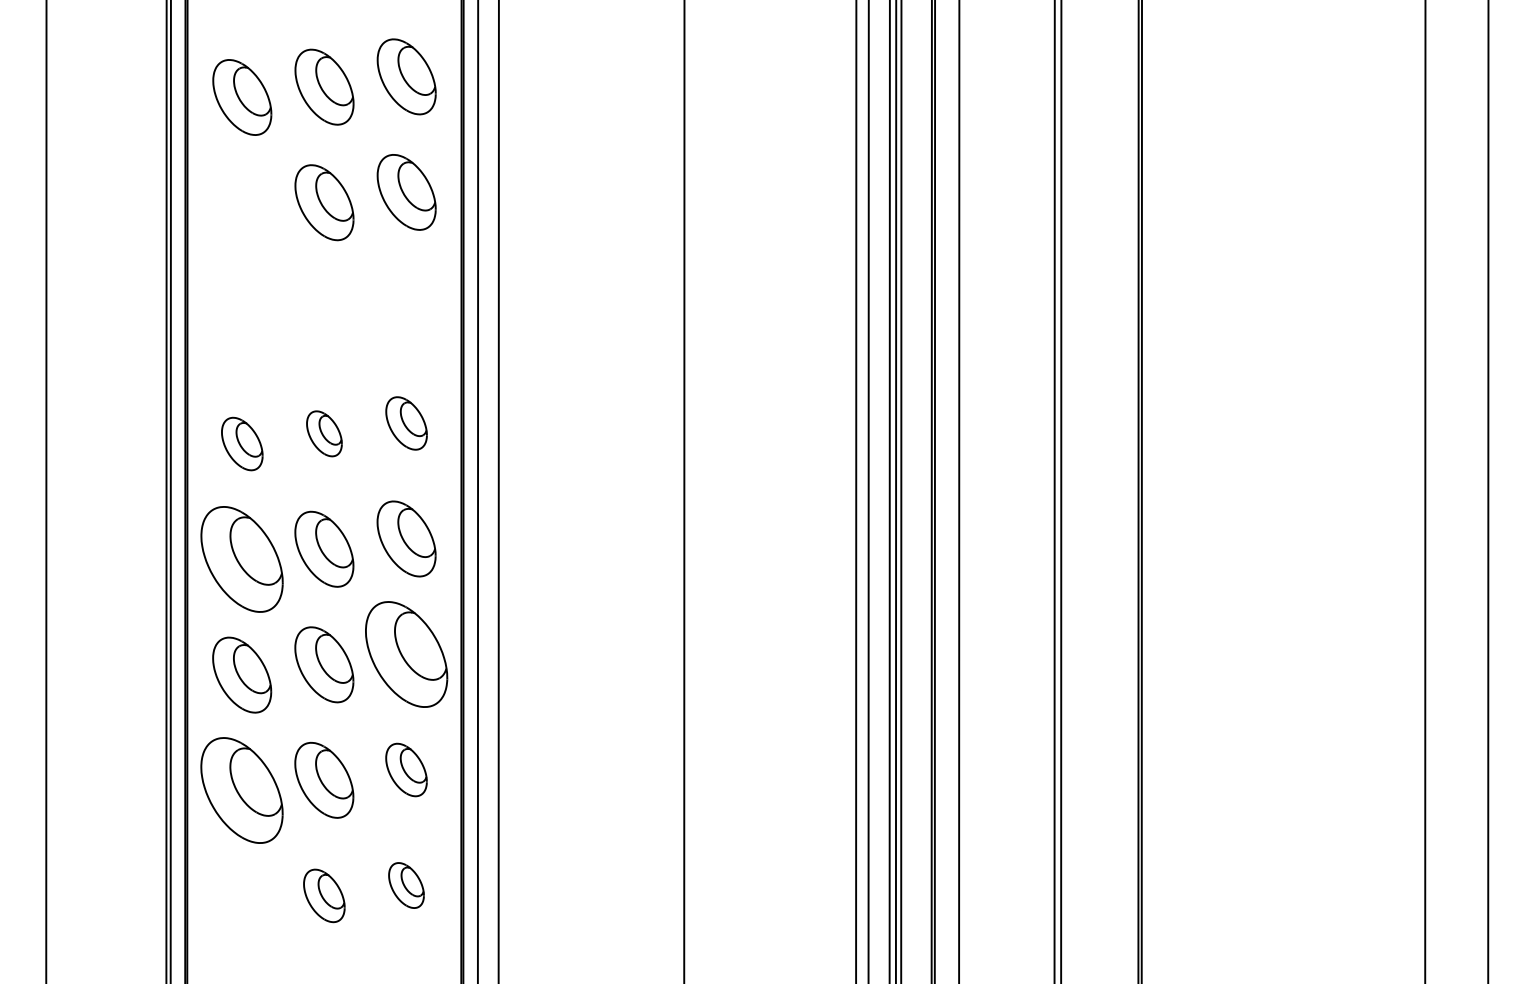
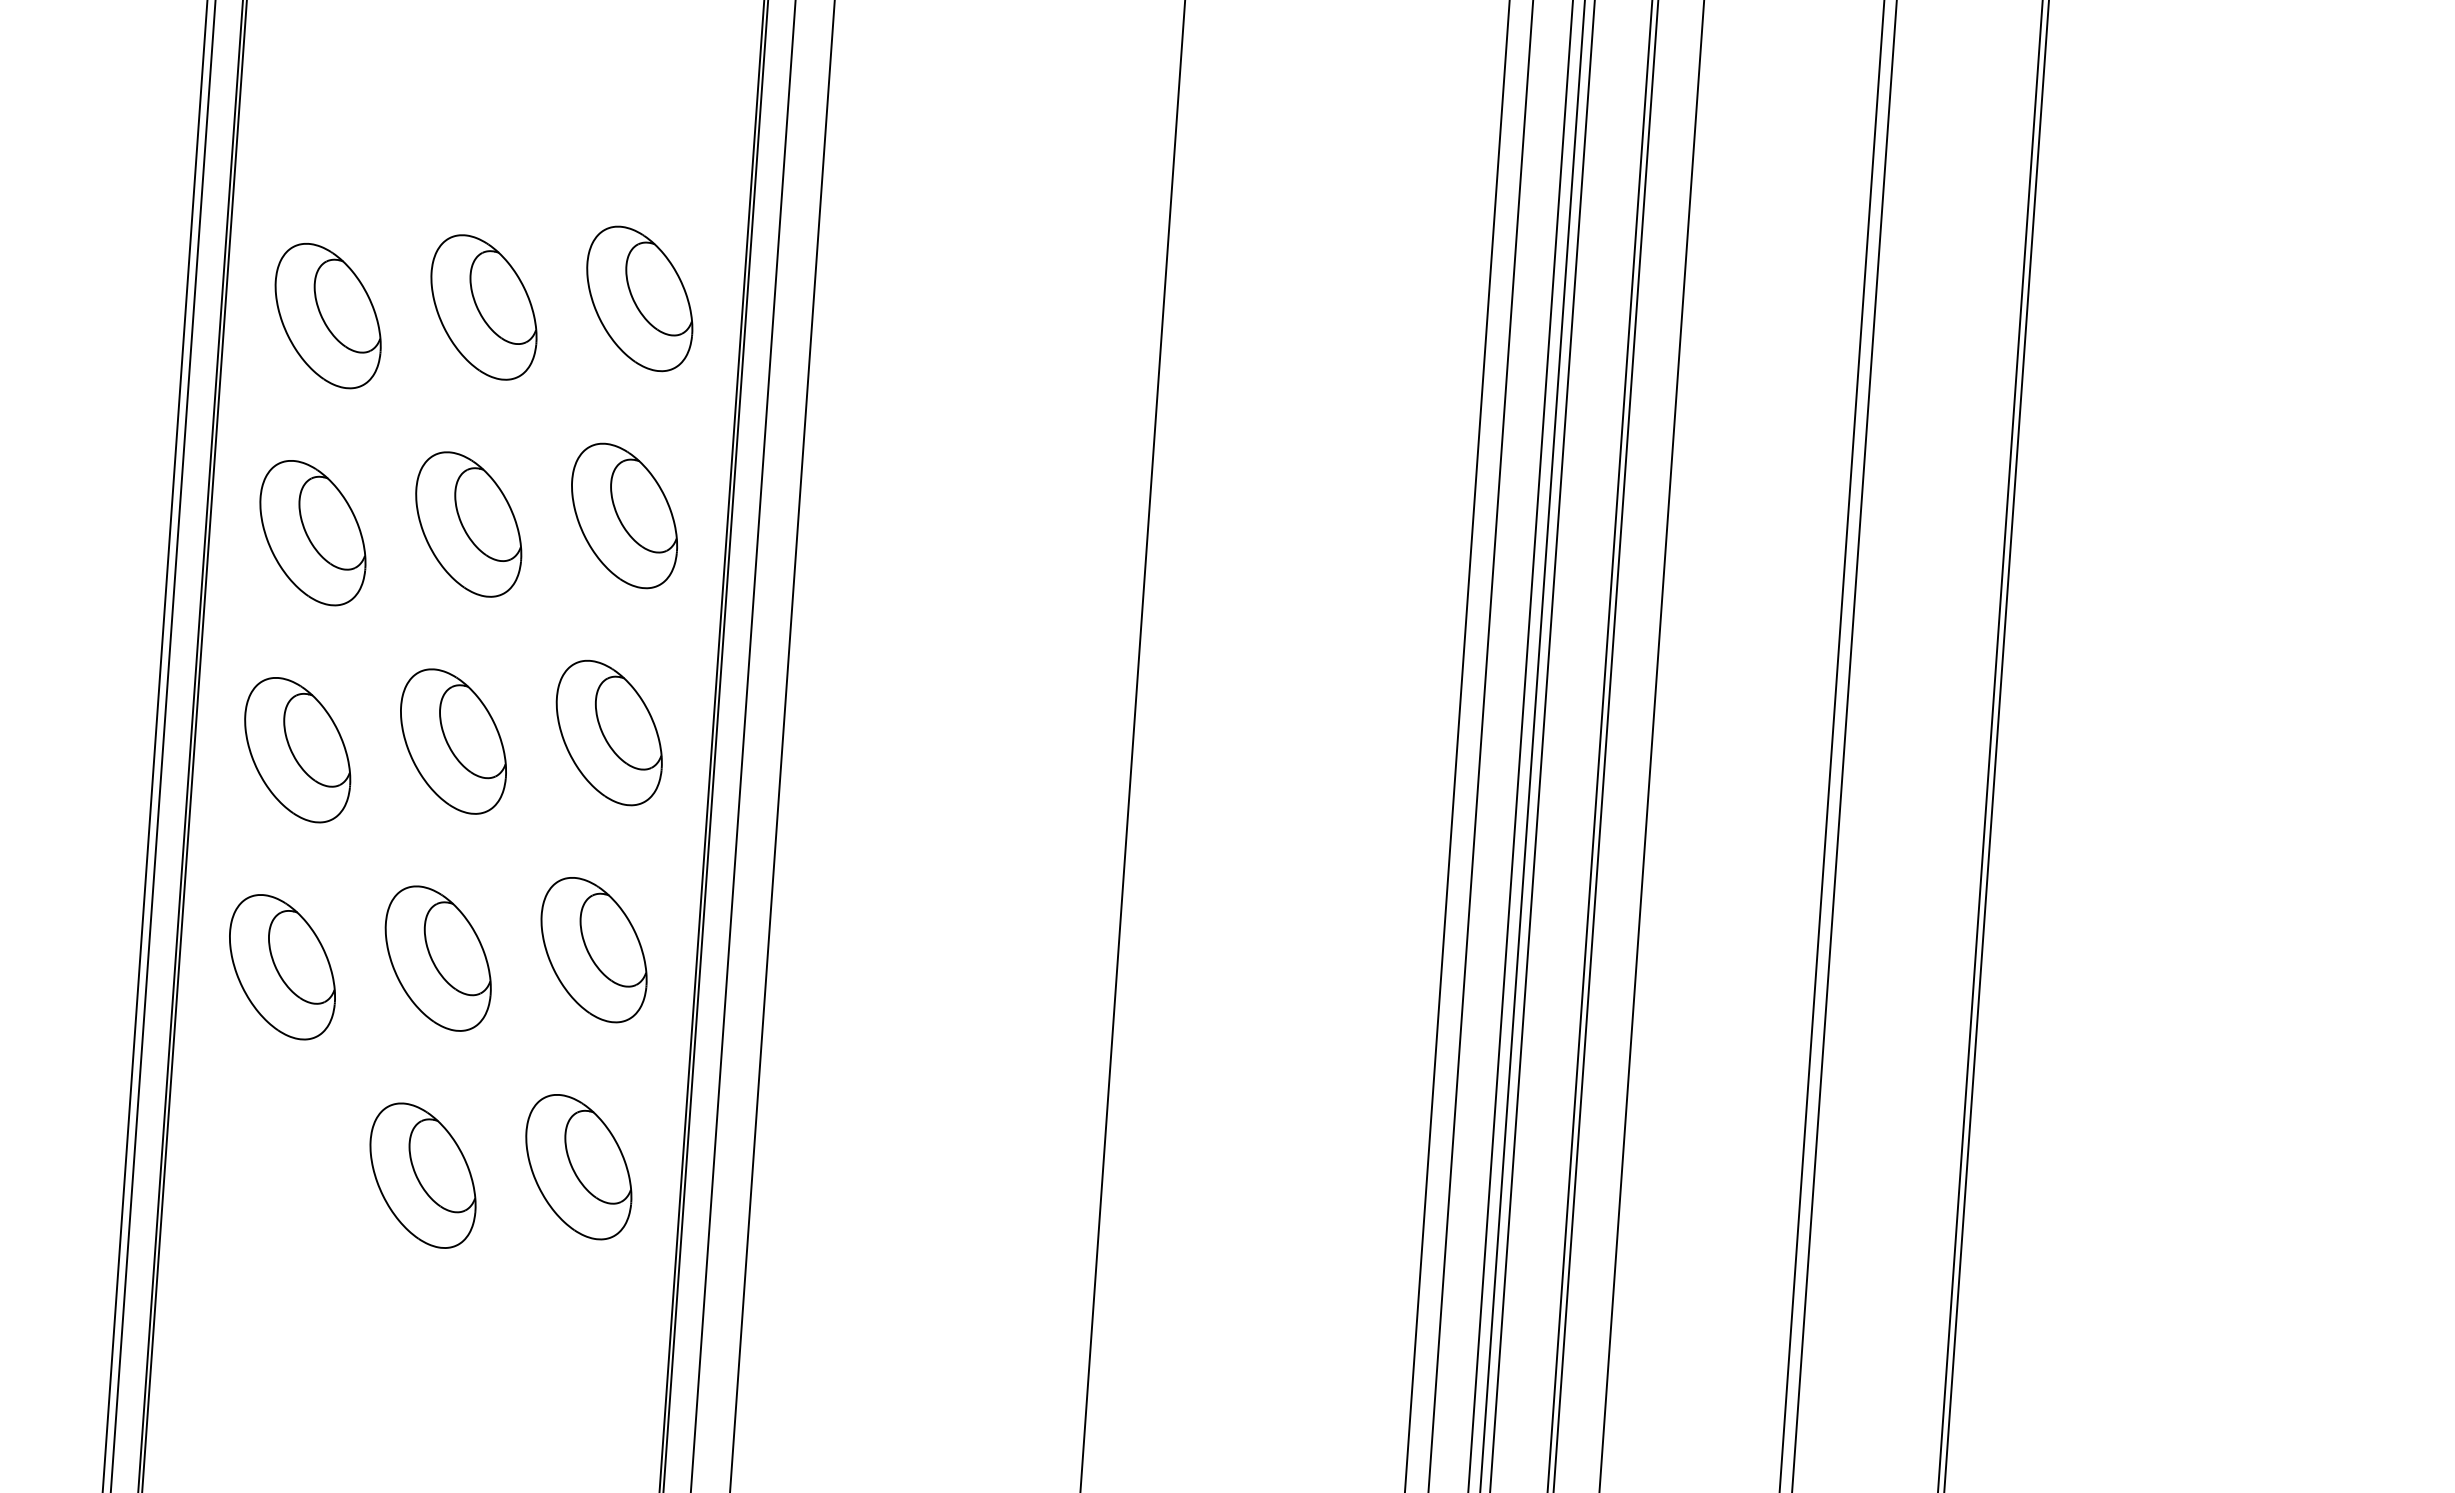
part: (406, 423) -> (639, 298), size x1.43
part: (324, 433) -> (484, 306), size x1.67
part: (242, 443) -> (328, 315), size x1.43
part: (242, 559) -> (313, 532), size x0.71
part: (406, 654) -> (609, 733), size x0.71
part: (406, 769) -> (594, 949), size x1.43
part: (242, 790) -> (283, 966), size x0.71
part: (406, 885) -> (578, 1167), size x1.67
part: (324, 895) -> (423, 1175), size x1.43

